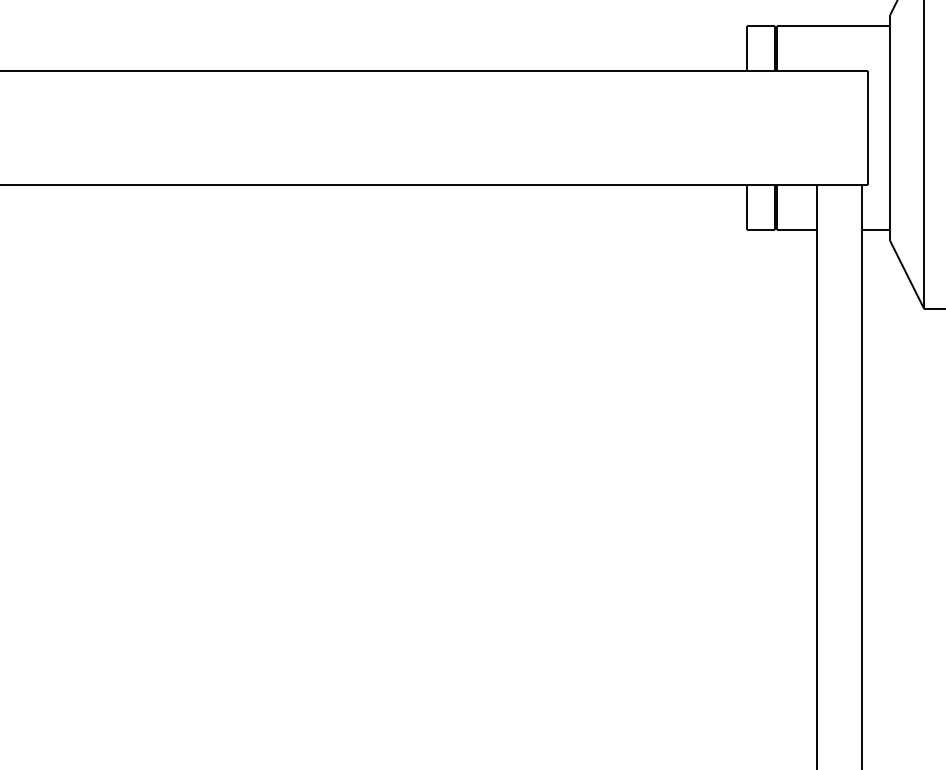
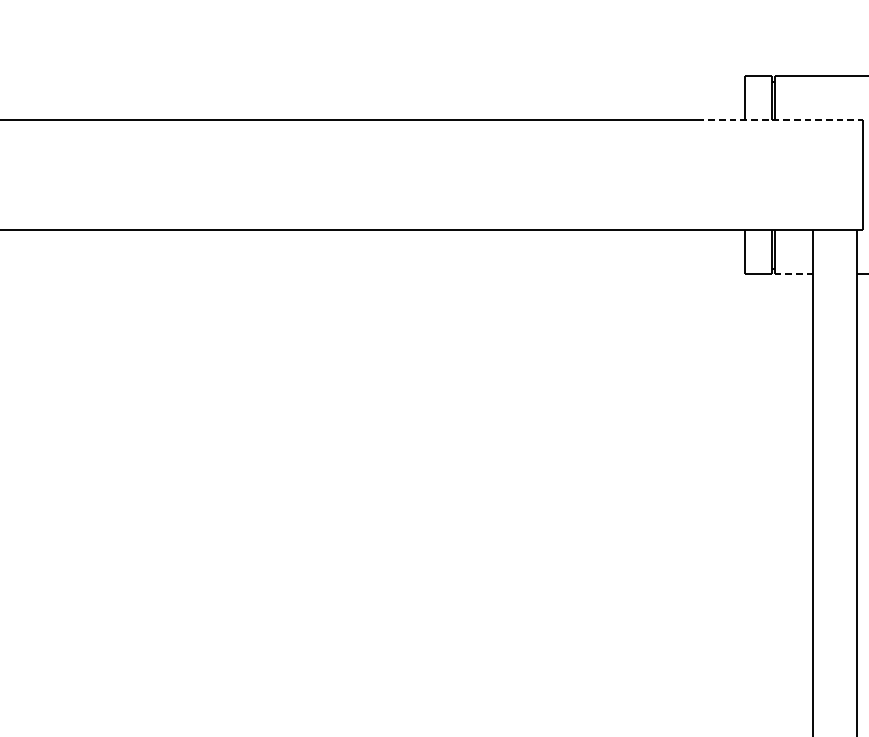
line: (782, 71) -> (779, 120), solid -> dashed
line: (796, 229) -> (793, 273), solid -> dashed

